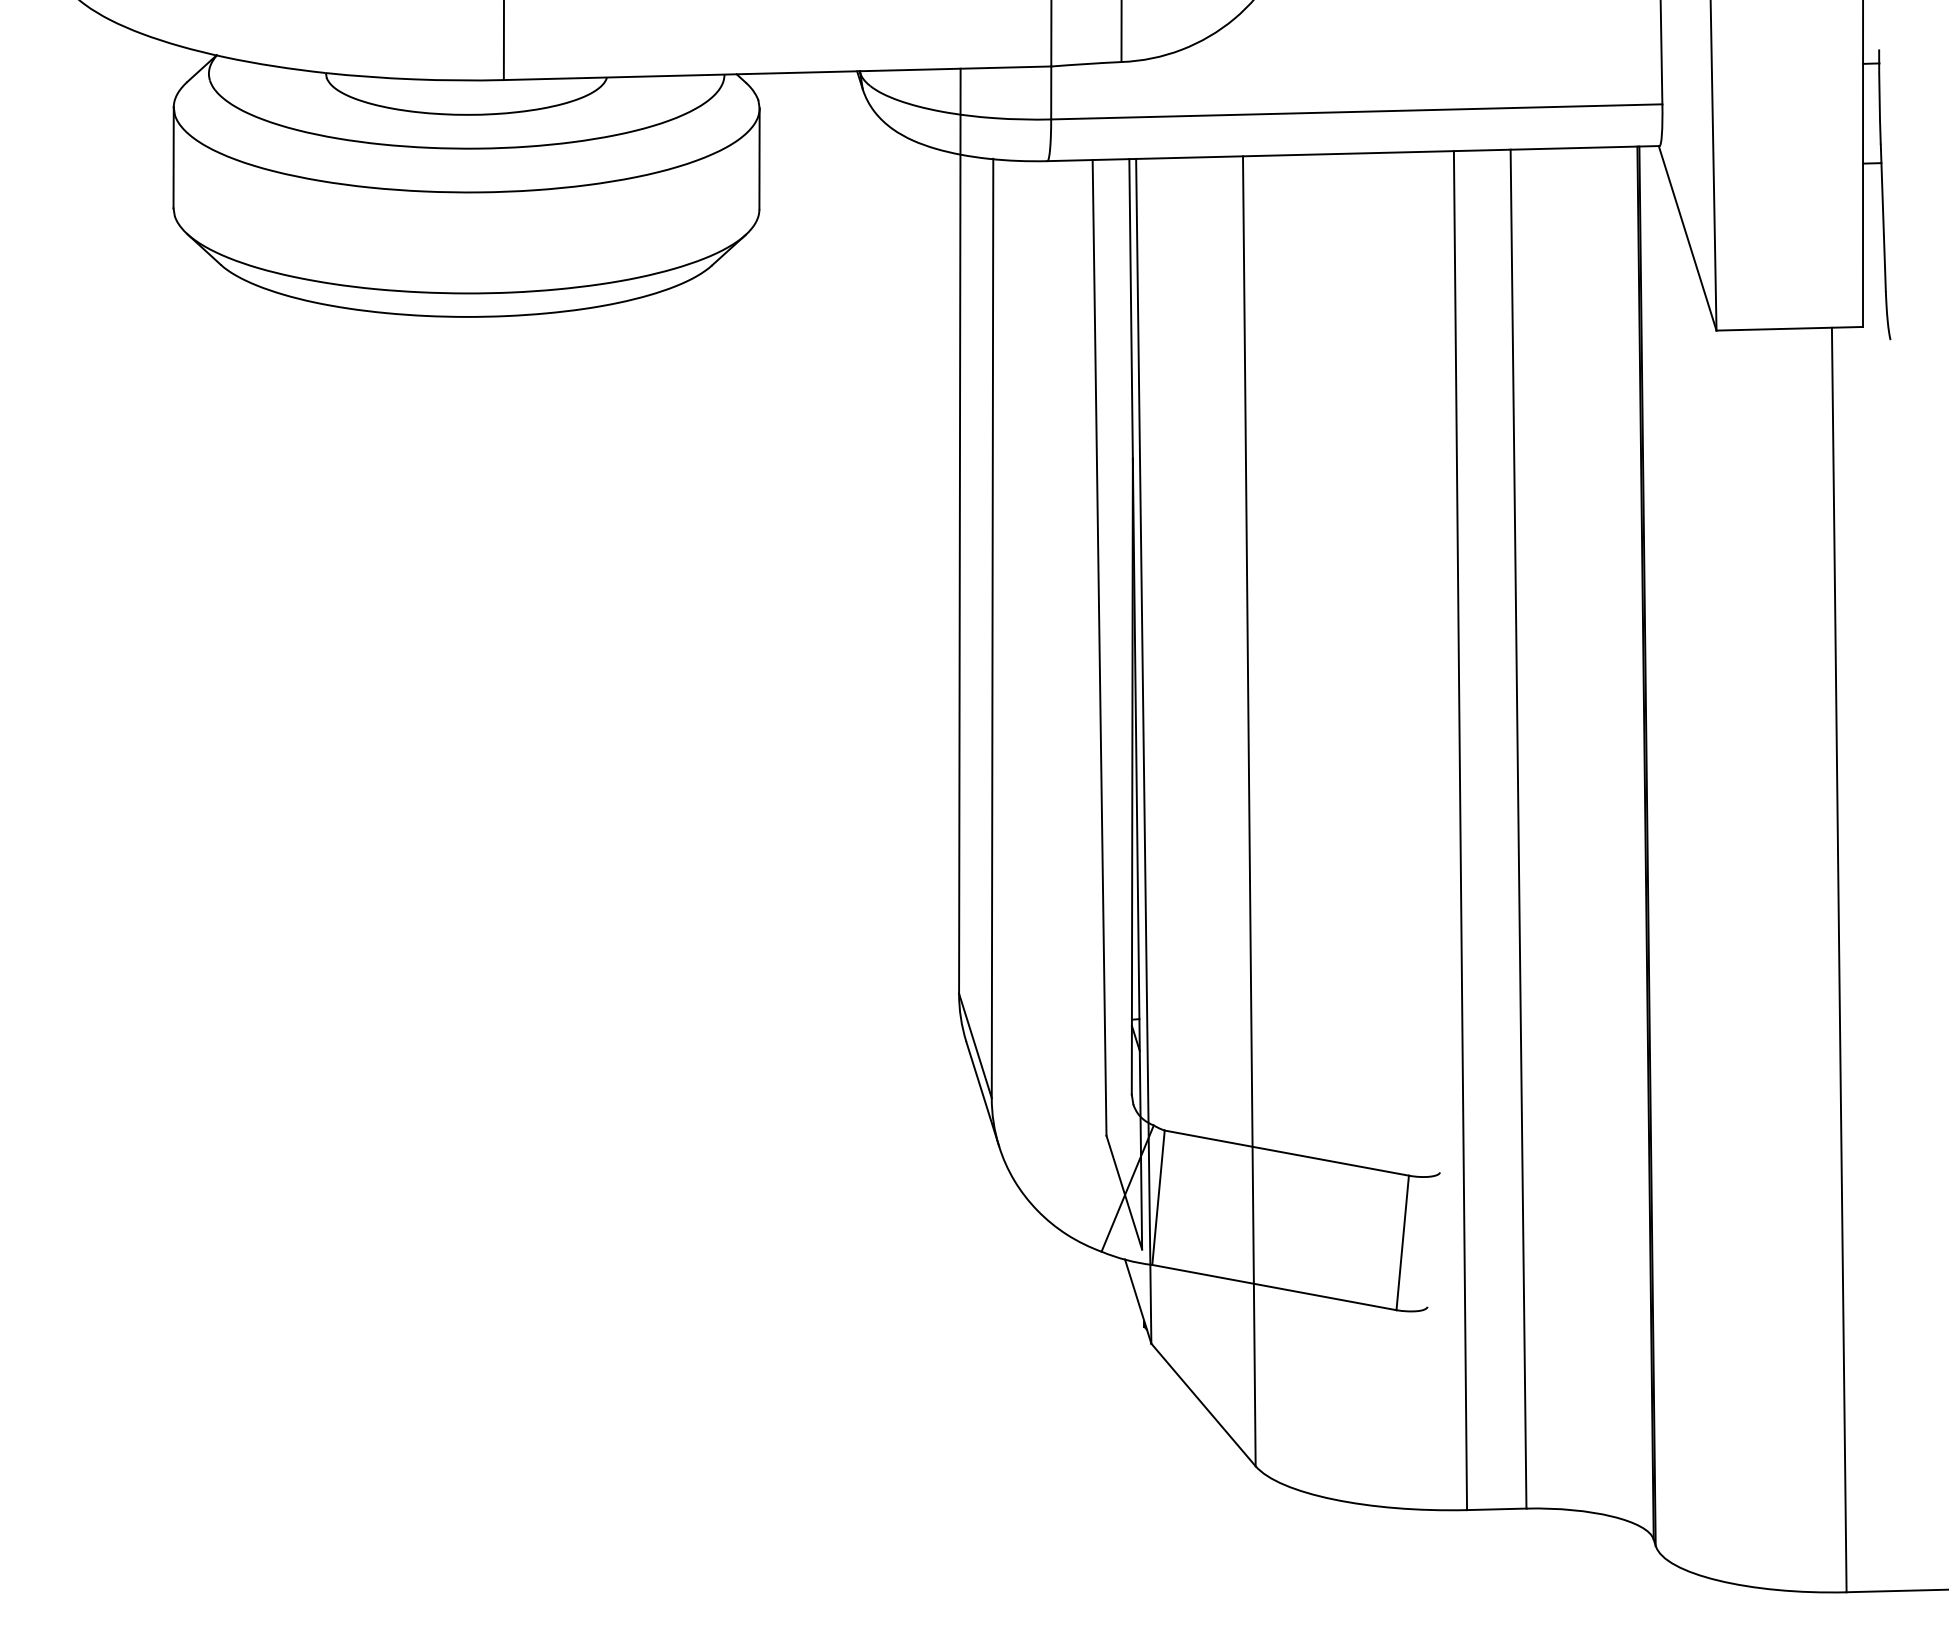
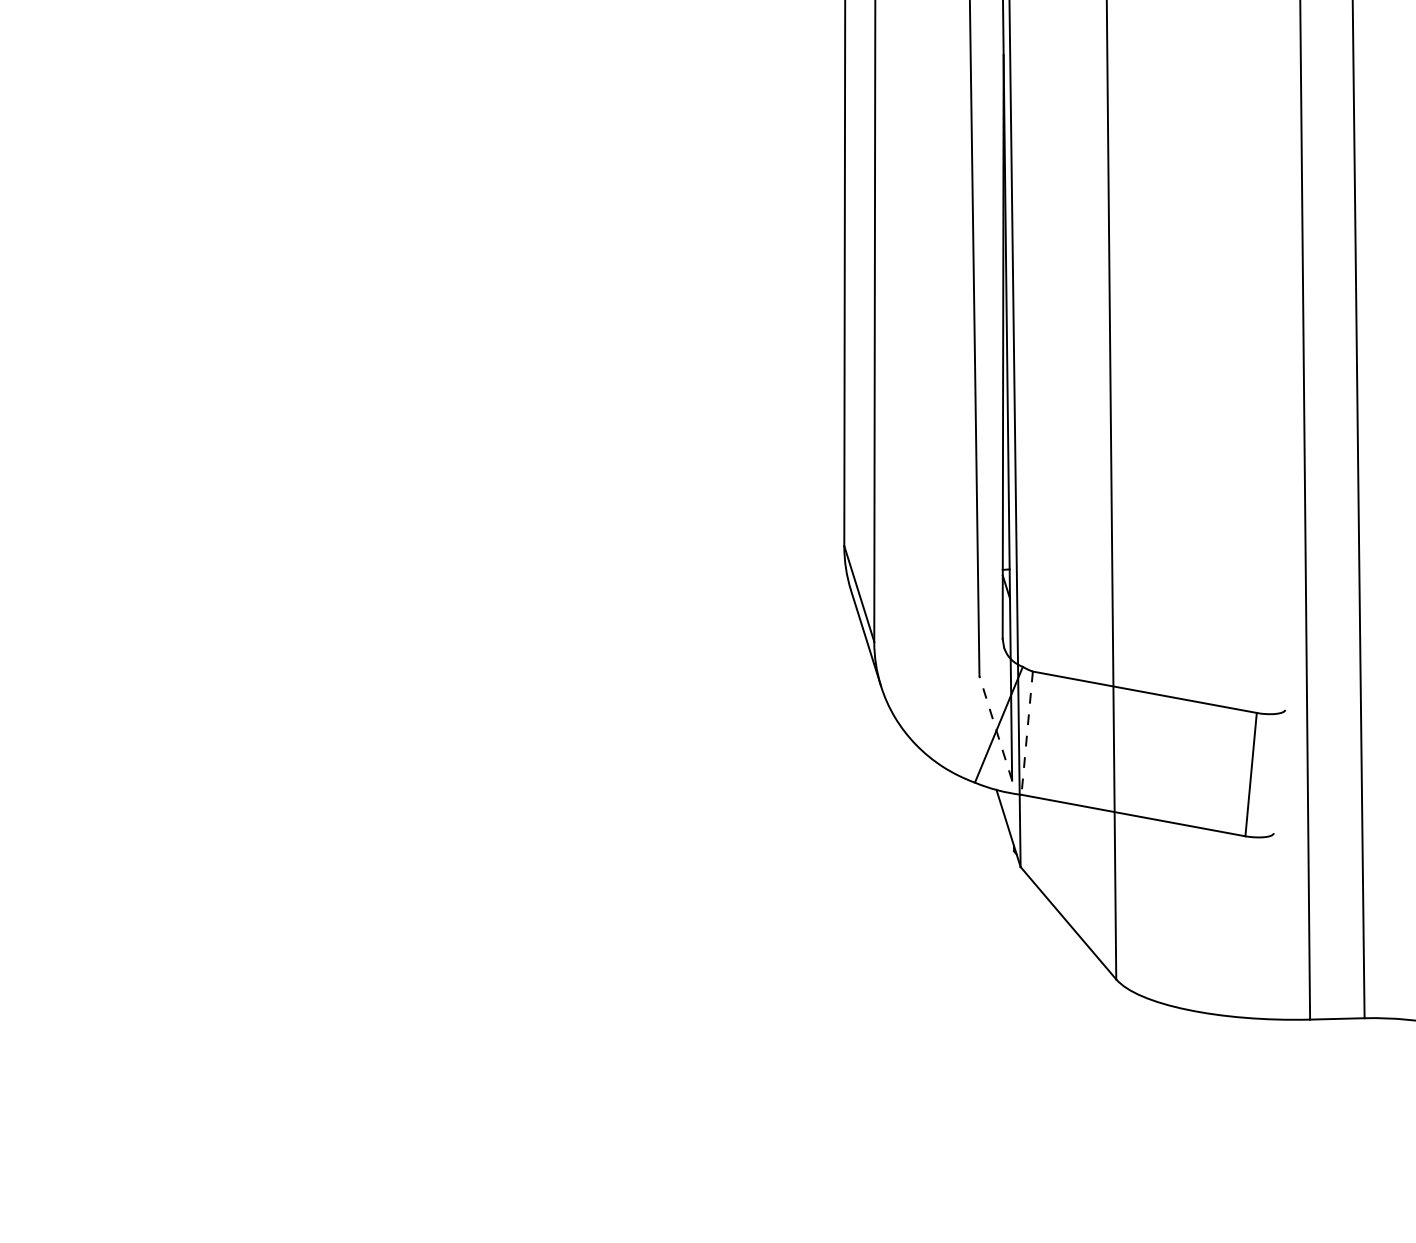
line: (1124, 1192) -> (995, 728), solid -> dashed
line: (1158, 1198) -> (1027, 733), solid -> dashed

